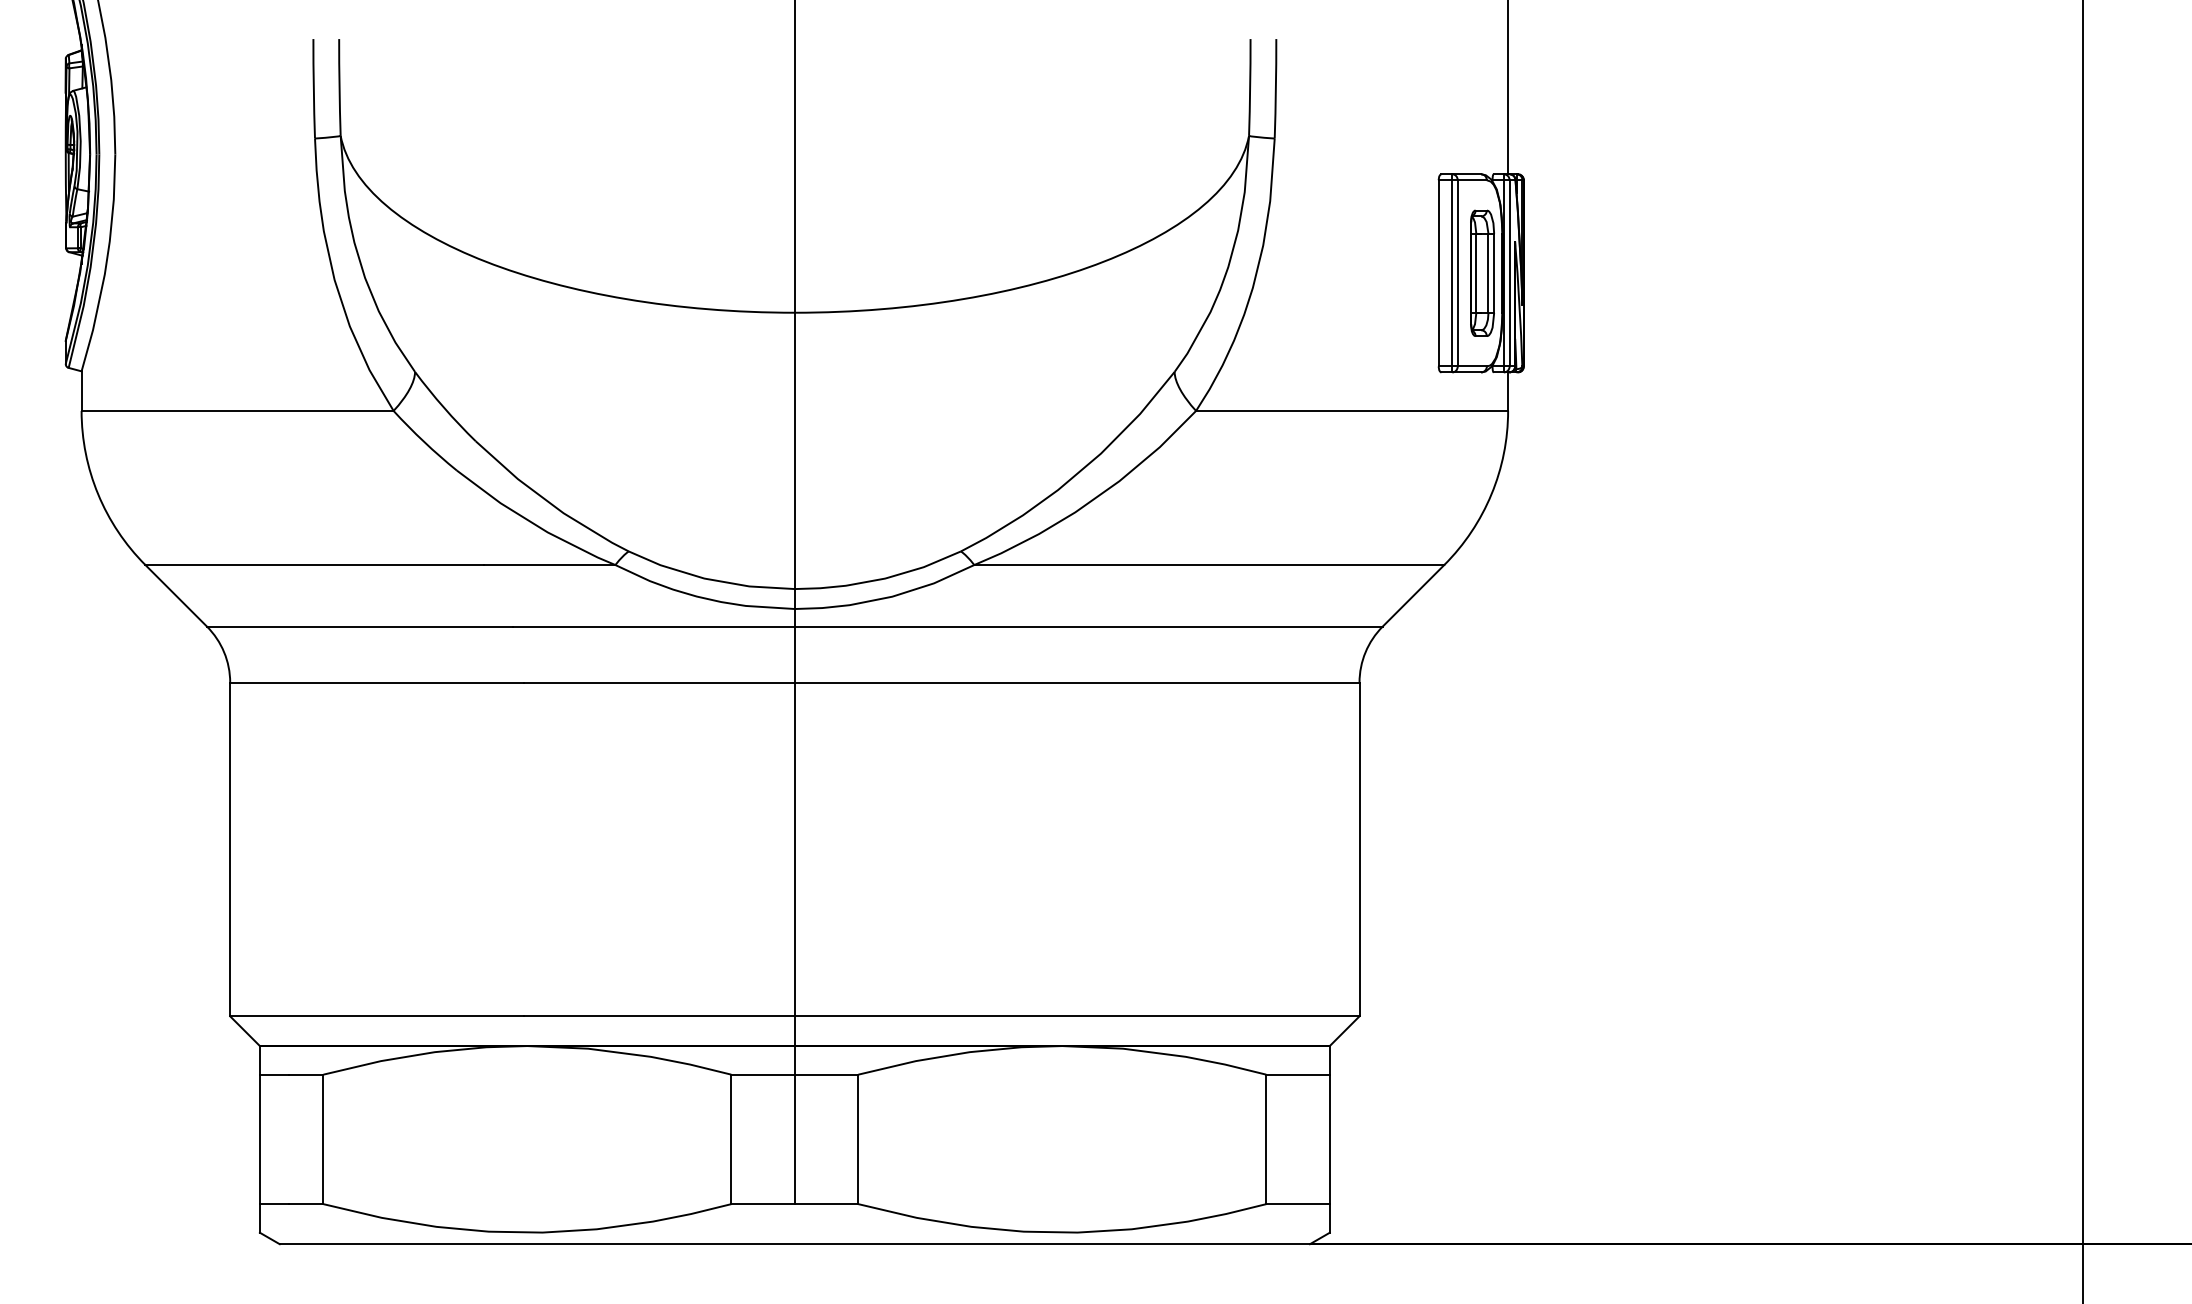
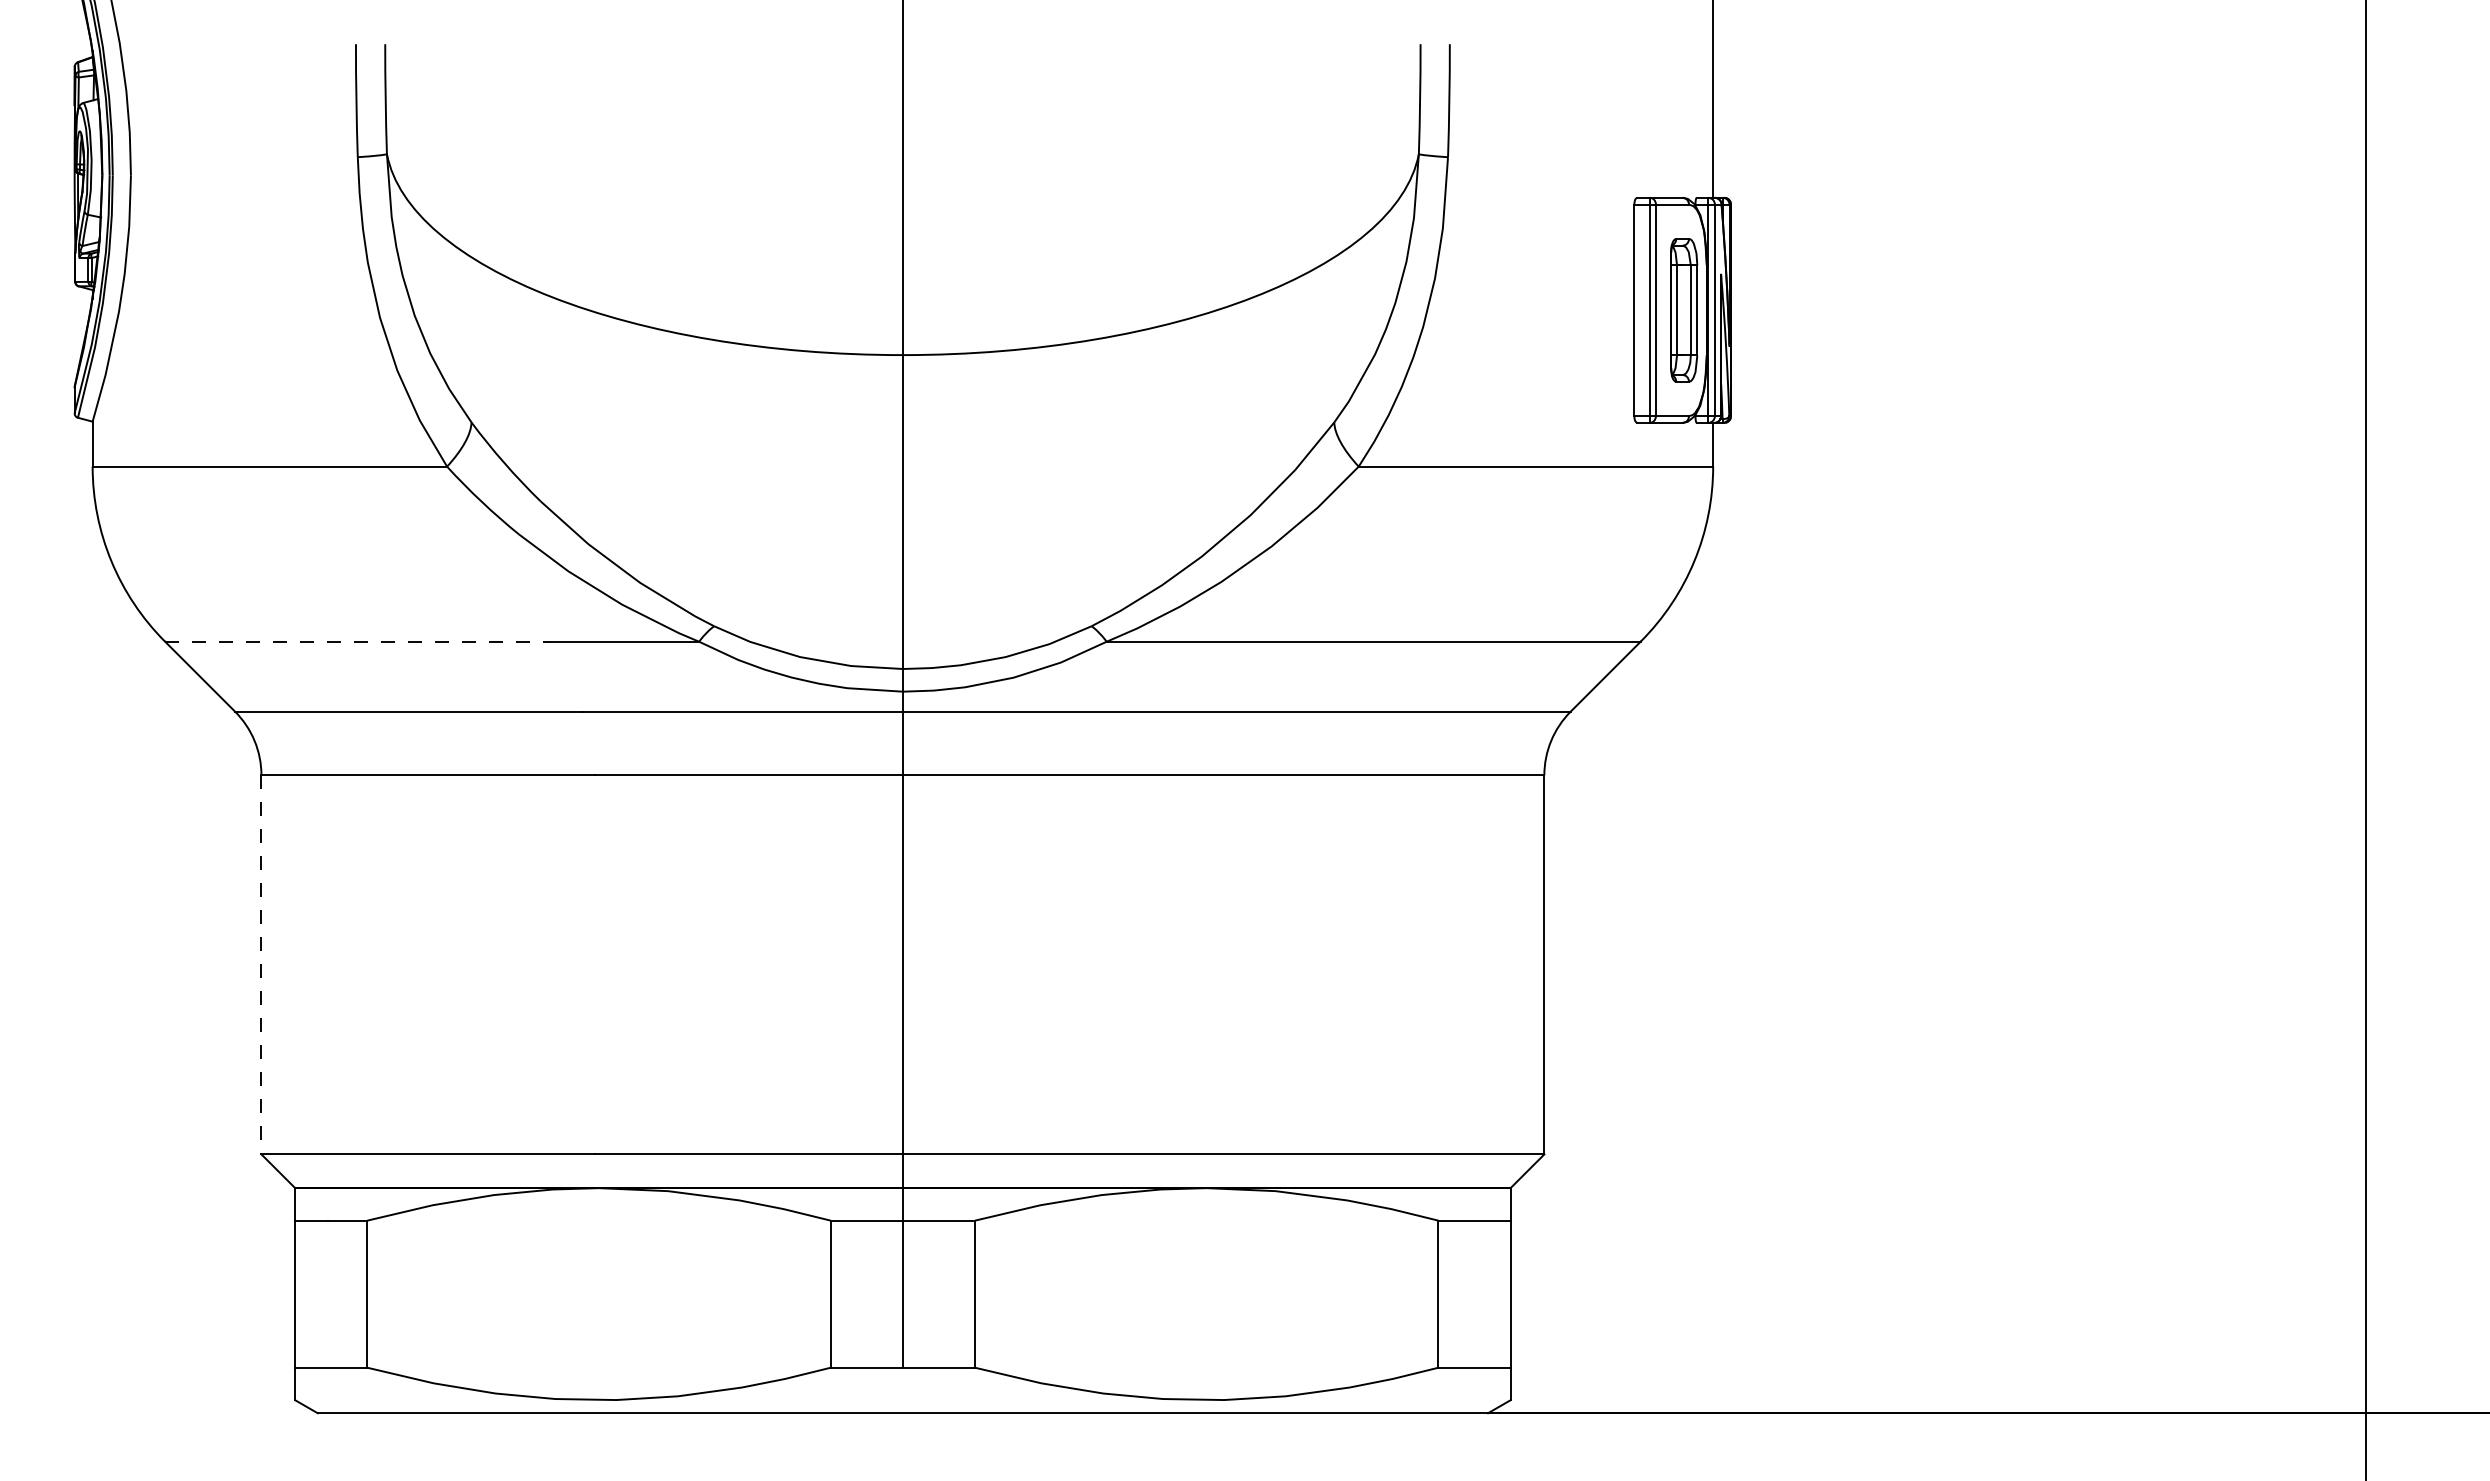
line: (314, 565) -> (357, 642), solid -> dashed
line: (230, 849) -> (261, 964), solid -> dashed

